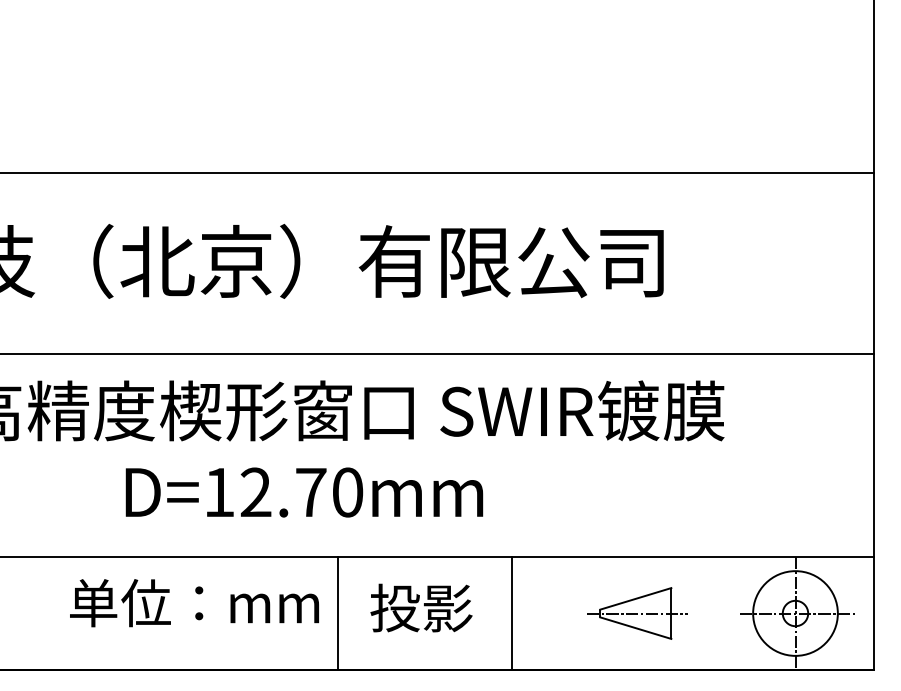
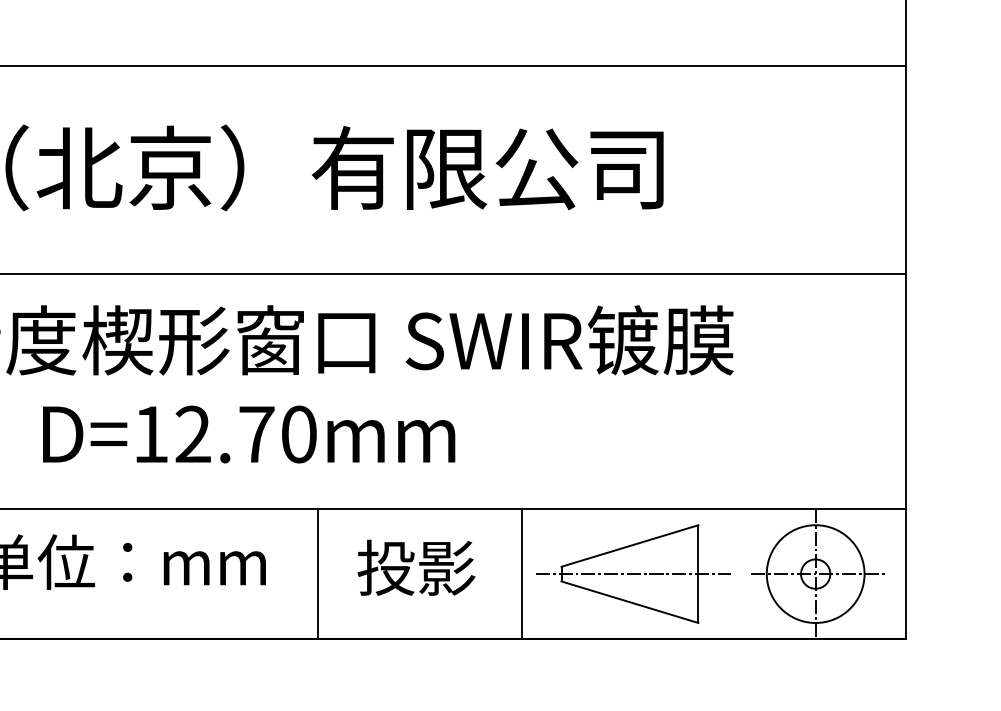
text: (421, 607) -> (416, 567), moved
line: (338, 613) -> (318, 574), moved
line: (512, 613) -> (522, 574), moved
part: (637, 613) -> (633, 574), size x1.67

